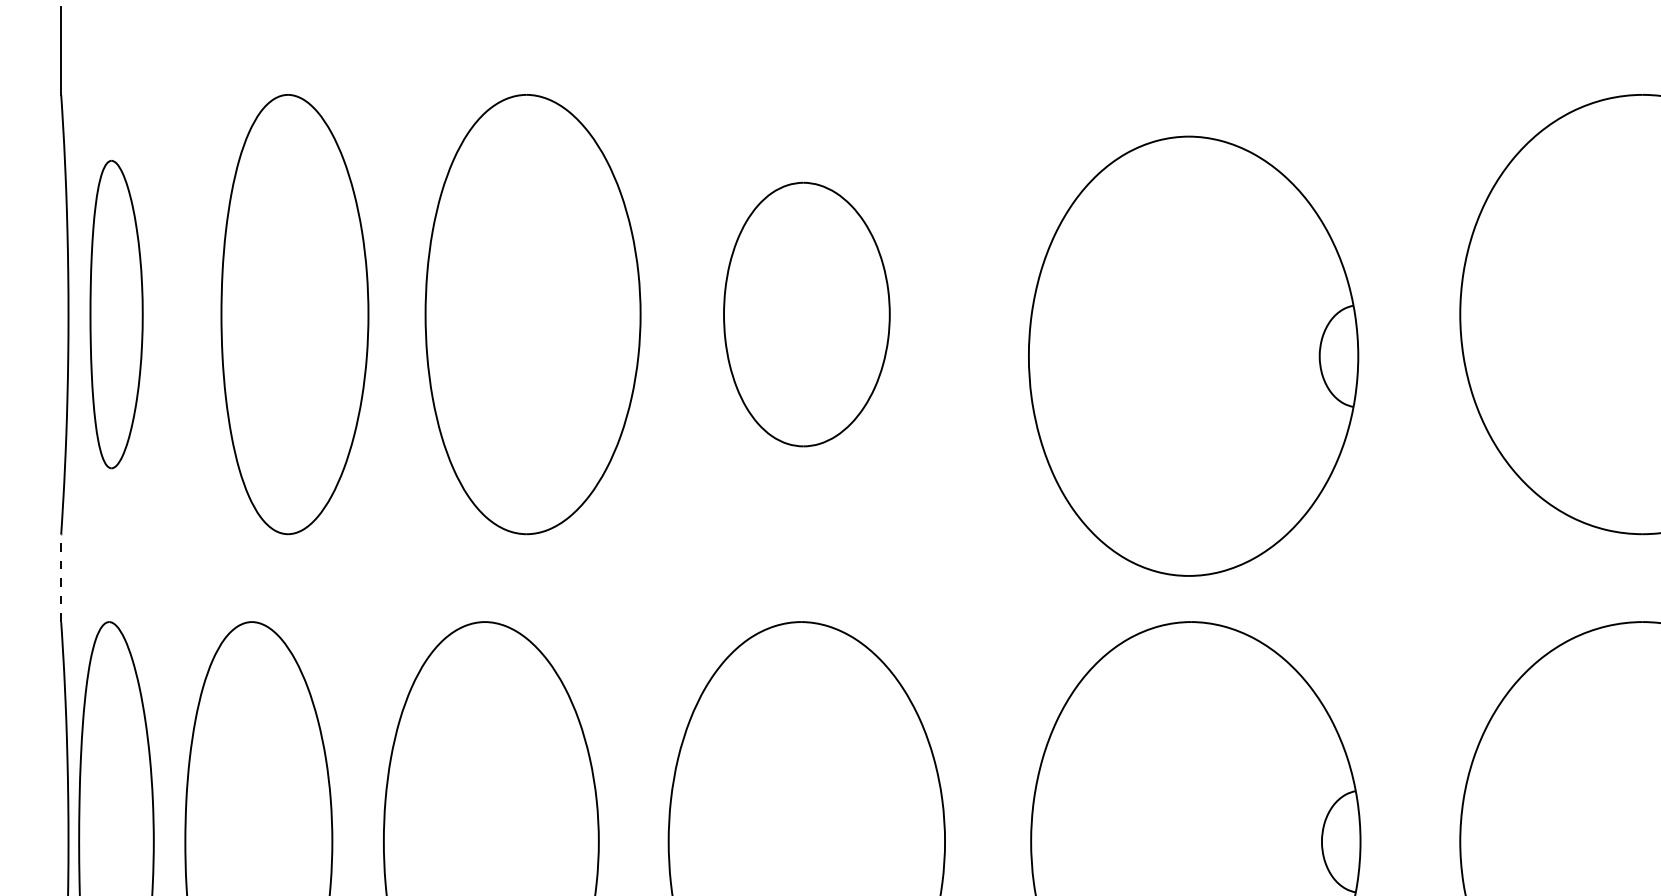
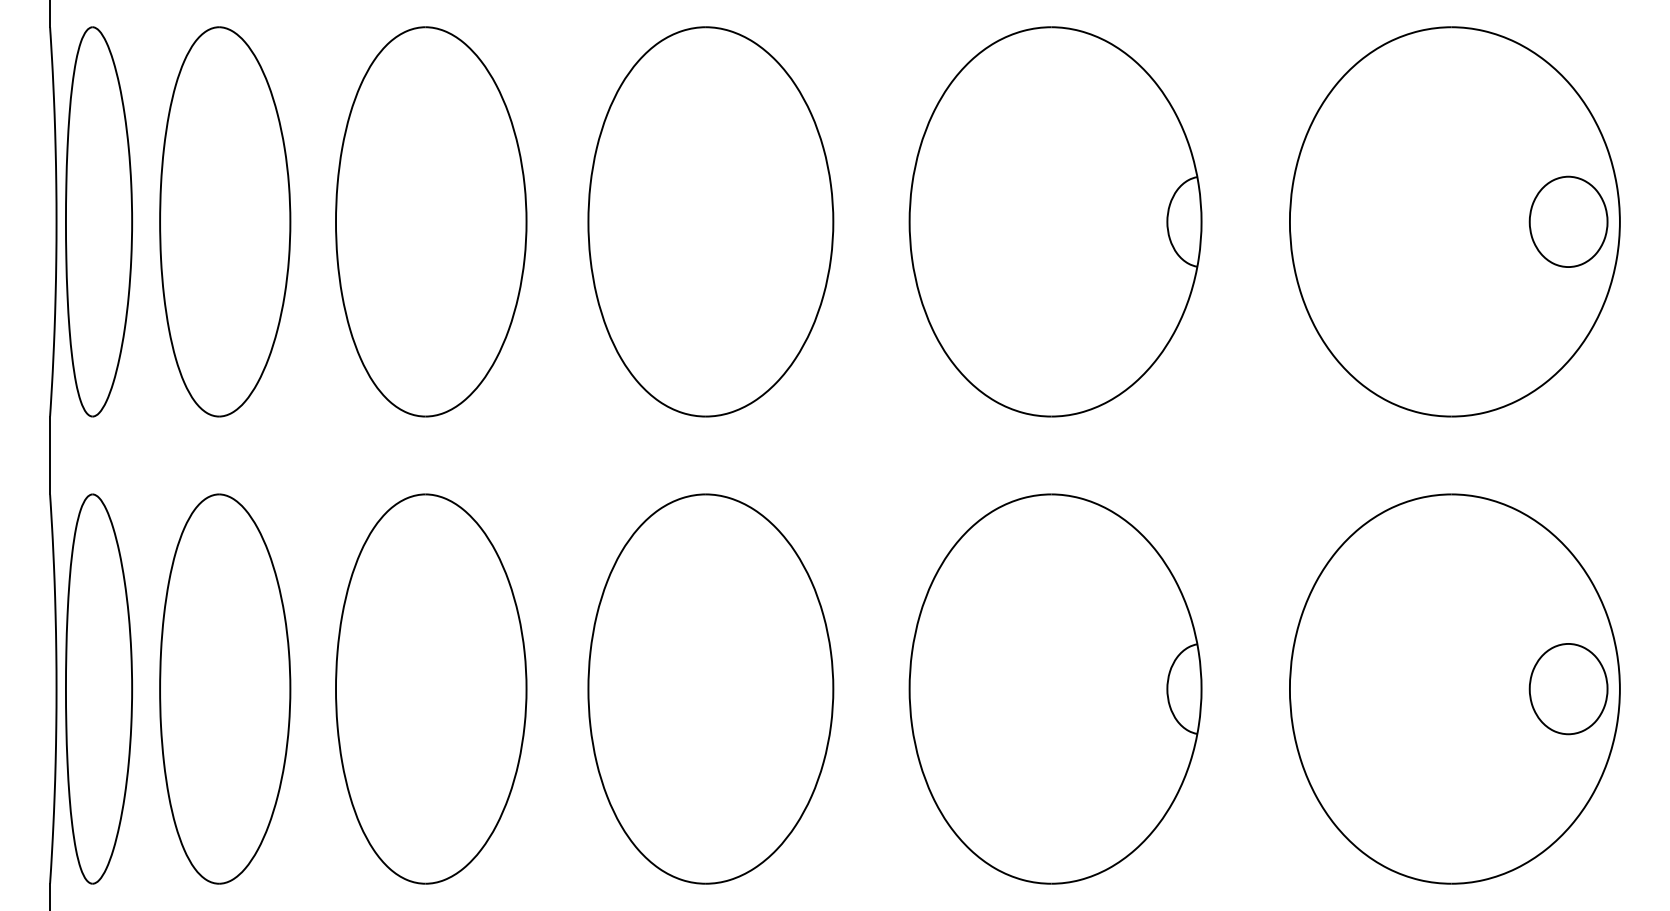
part: (116, 314) -> (99, 221), size x1.43
part: (295, 314) -> (225, 221), moved
part: (533, 314) -> (431, 221), moved
part: (806, 314) -> (710, 221), size x1.67
part: (1193, 355) -> (1055, 221), moved
line: (61, 578) -> (50, 455), dashed -> solid

